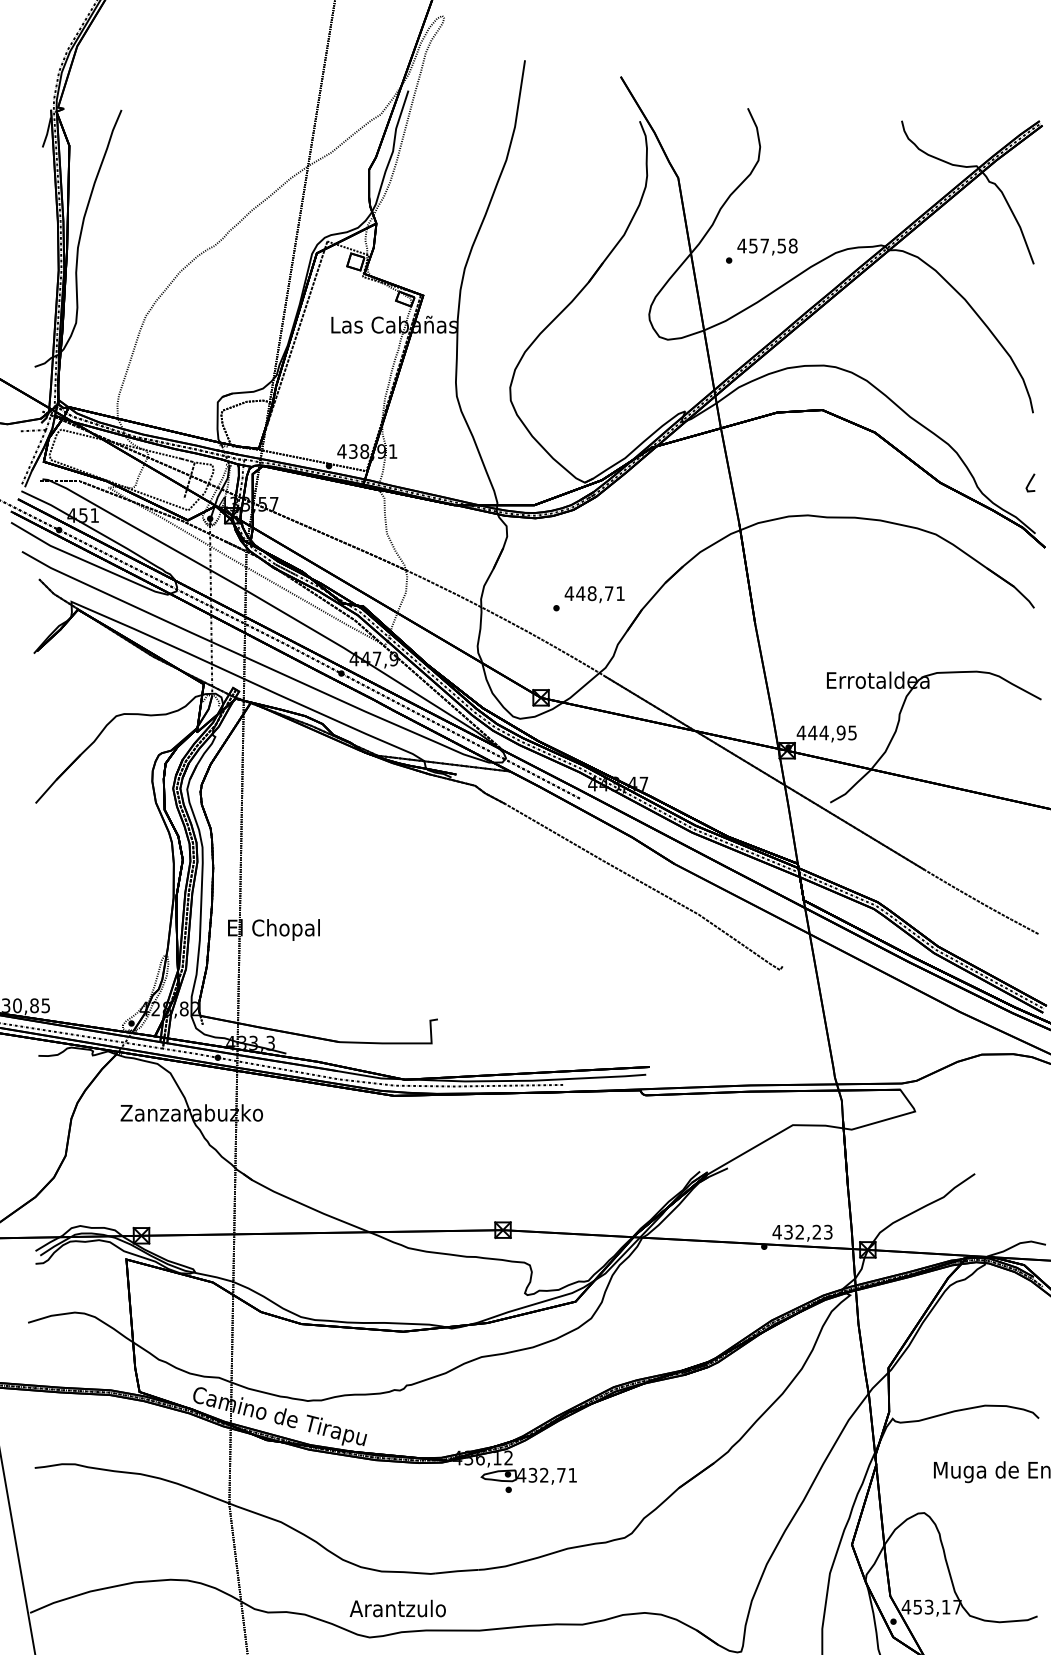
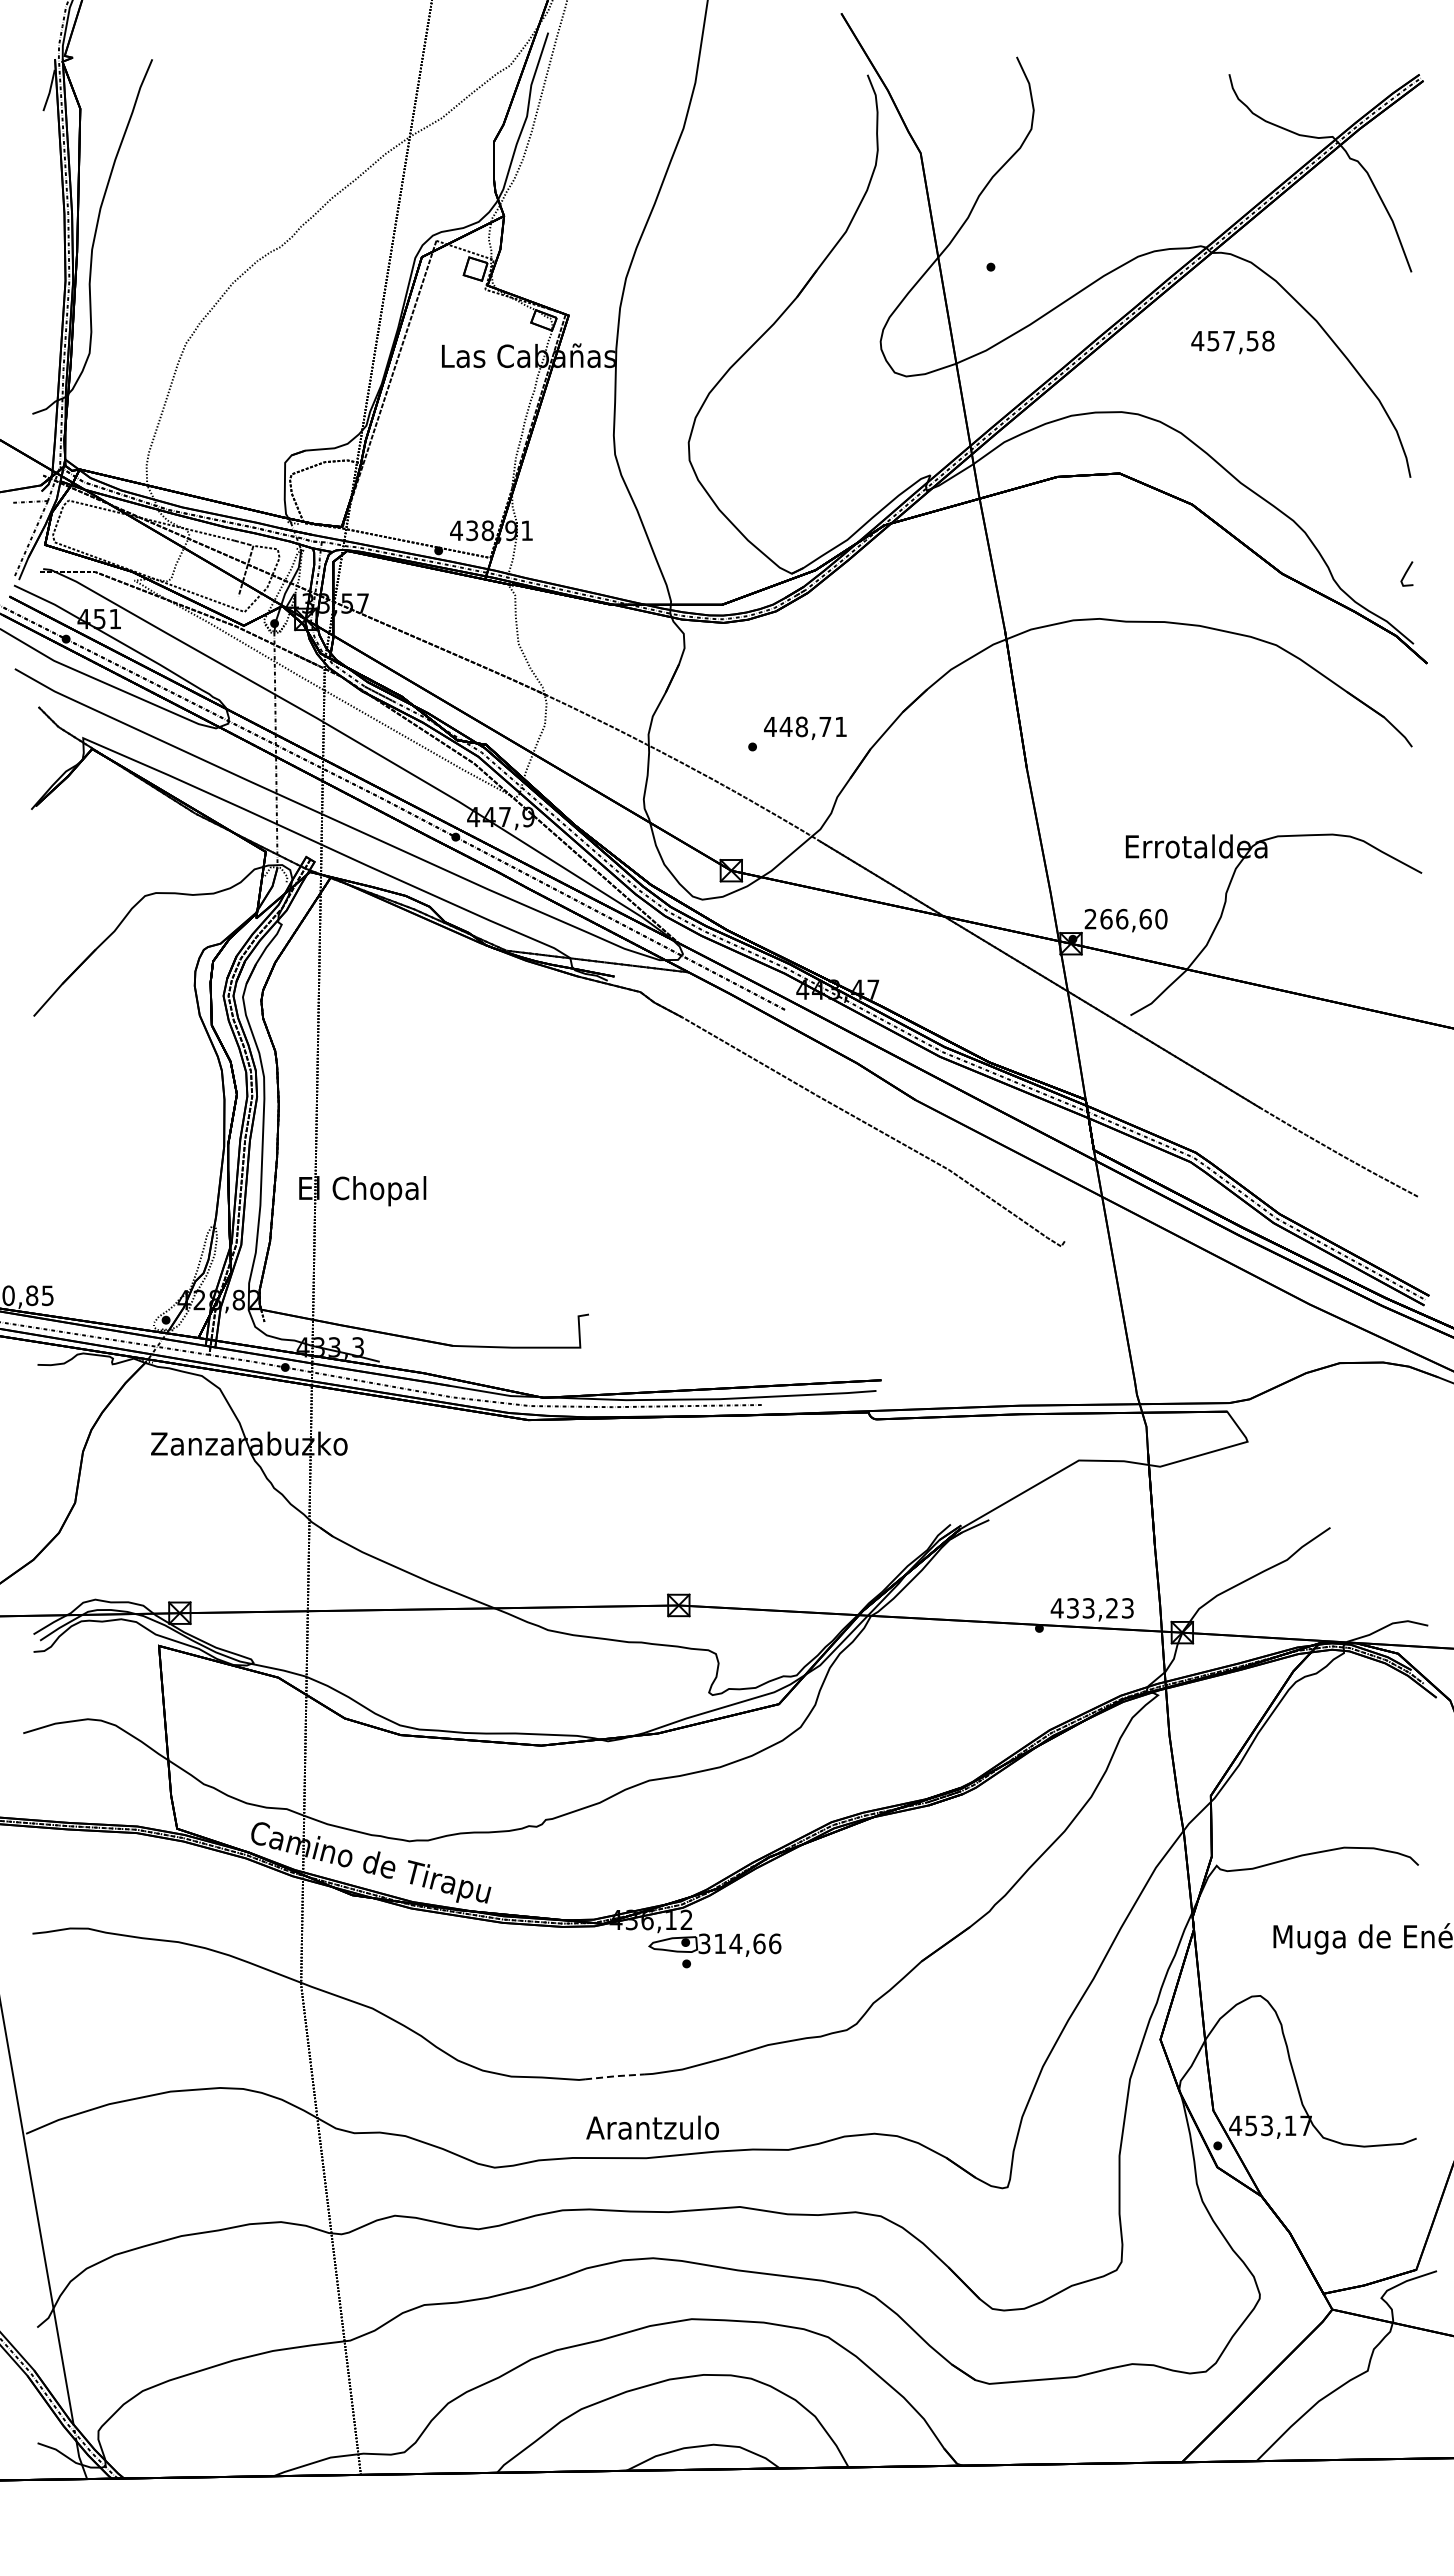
text: (767, 247) -> (1232, 342), moved
text: (826, 732) -> (1125, 918), 444,95 -> 266,60
text: (799, 1232) -> (1088, 1608), 432,23 -> 433,23
text: (546, 1475) -> (739, 1943), 432,71 -> 314,66
line: (457, 1571) -> (615, 2076), solid -> dashed
text: (397, 1608) -> (652, 2127), moved

